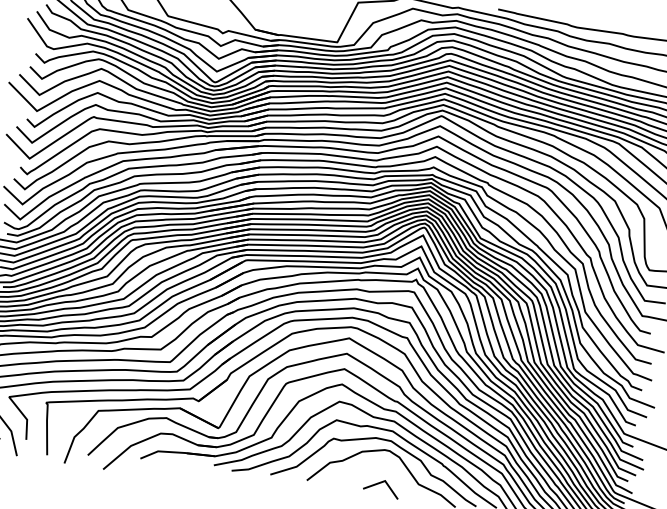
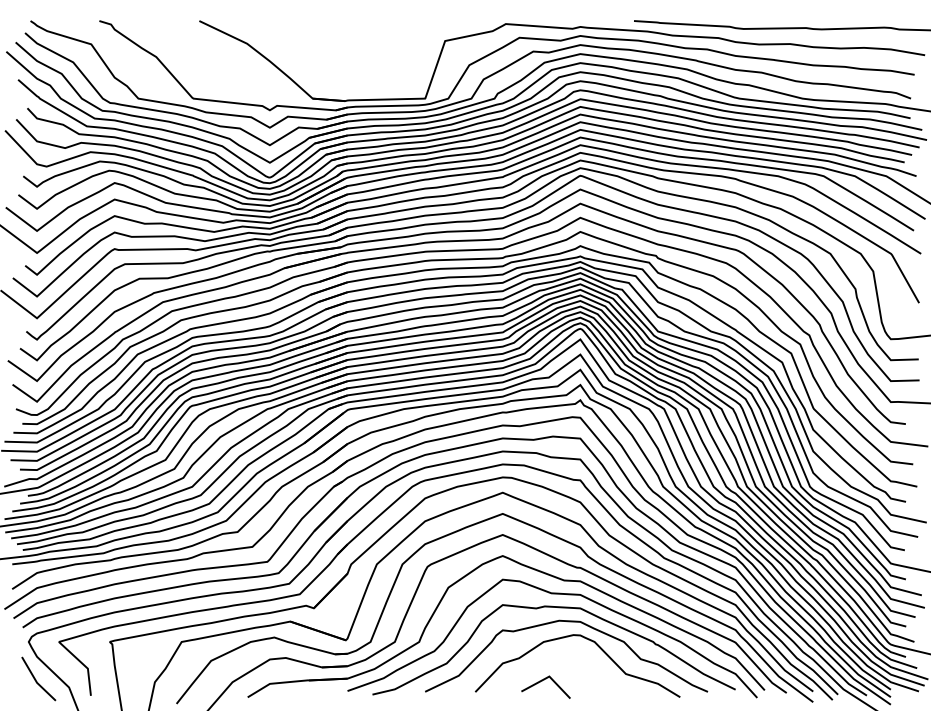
line: (379, 483) -> (542, 681), moved

